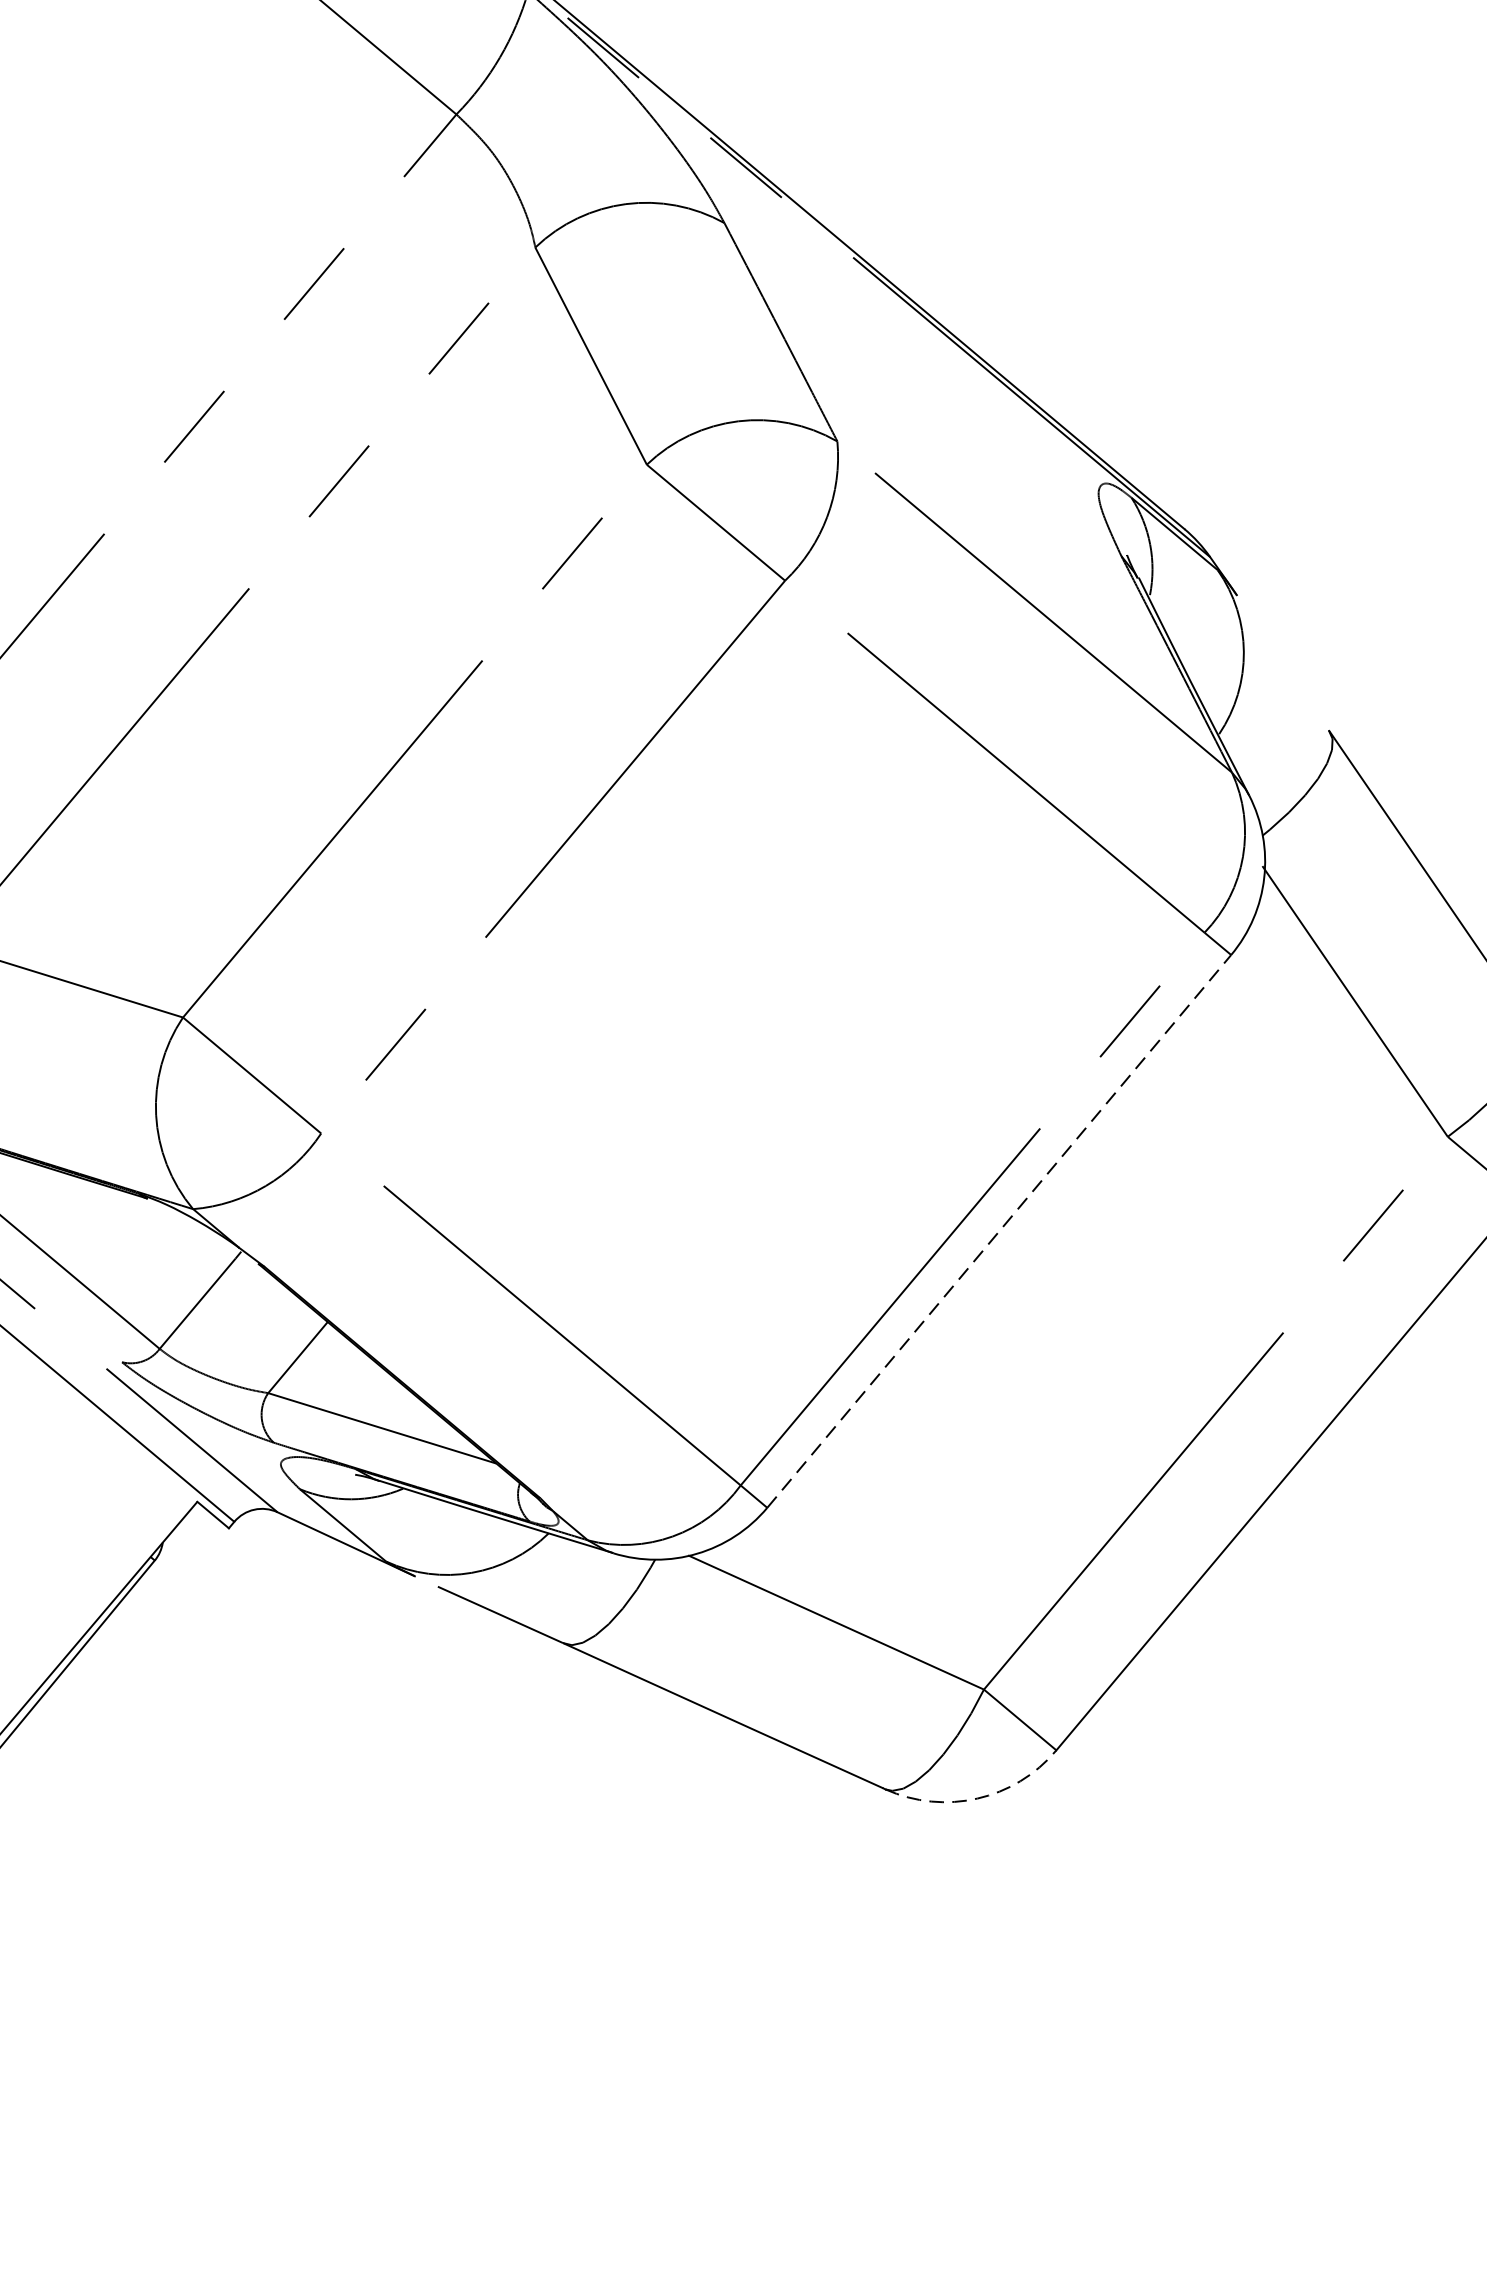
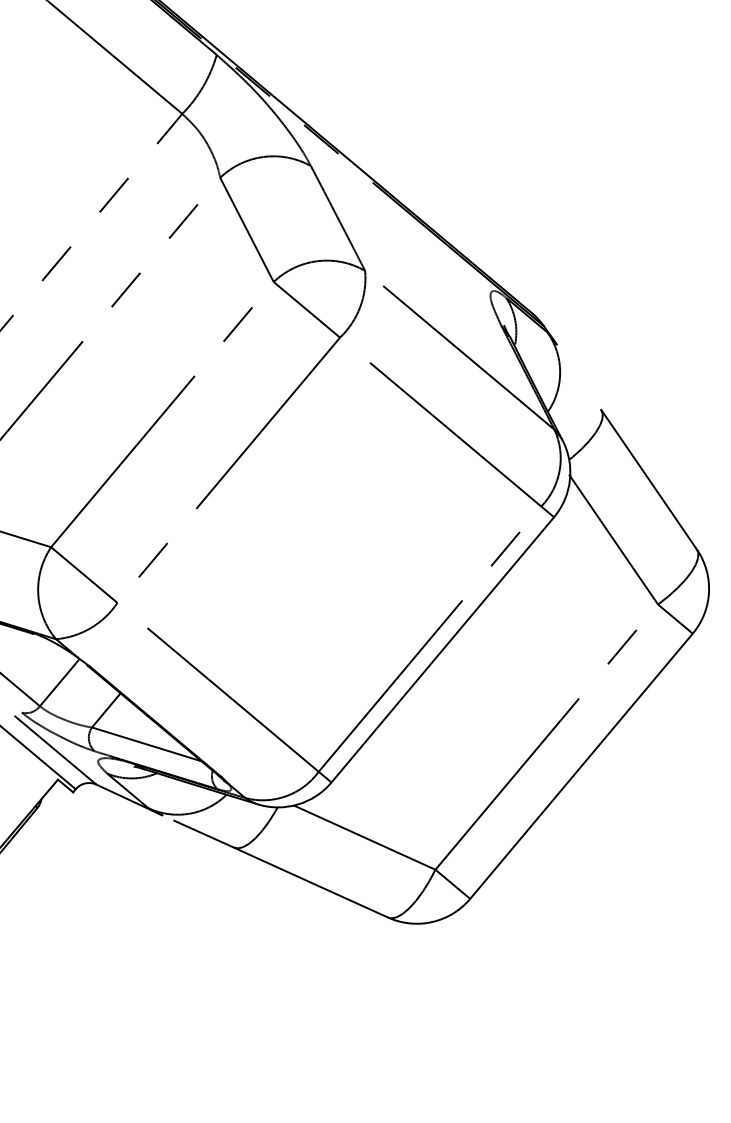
line: (1000, 1230) -> (443, 649), dashed -> solid
arc: (977, 1799) -> (432, 922), dashed -> solid

